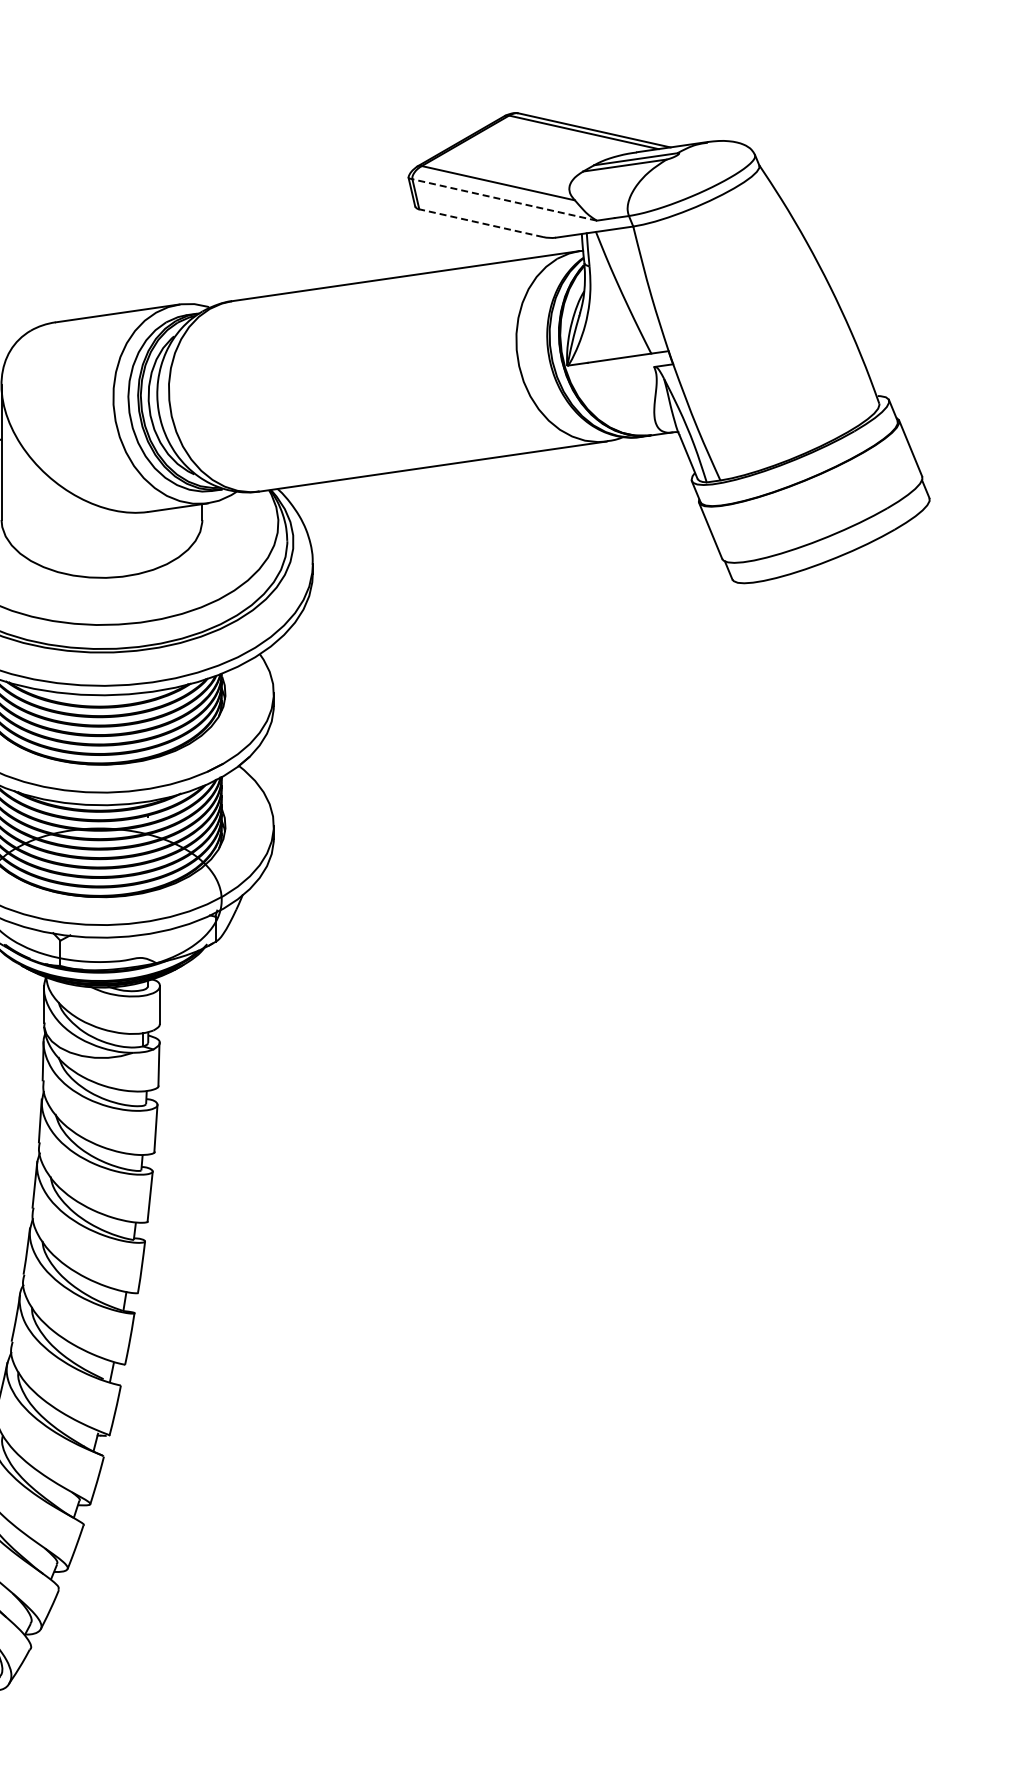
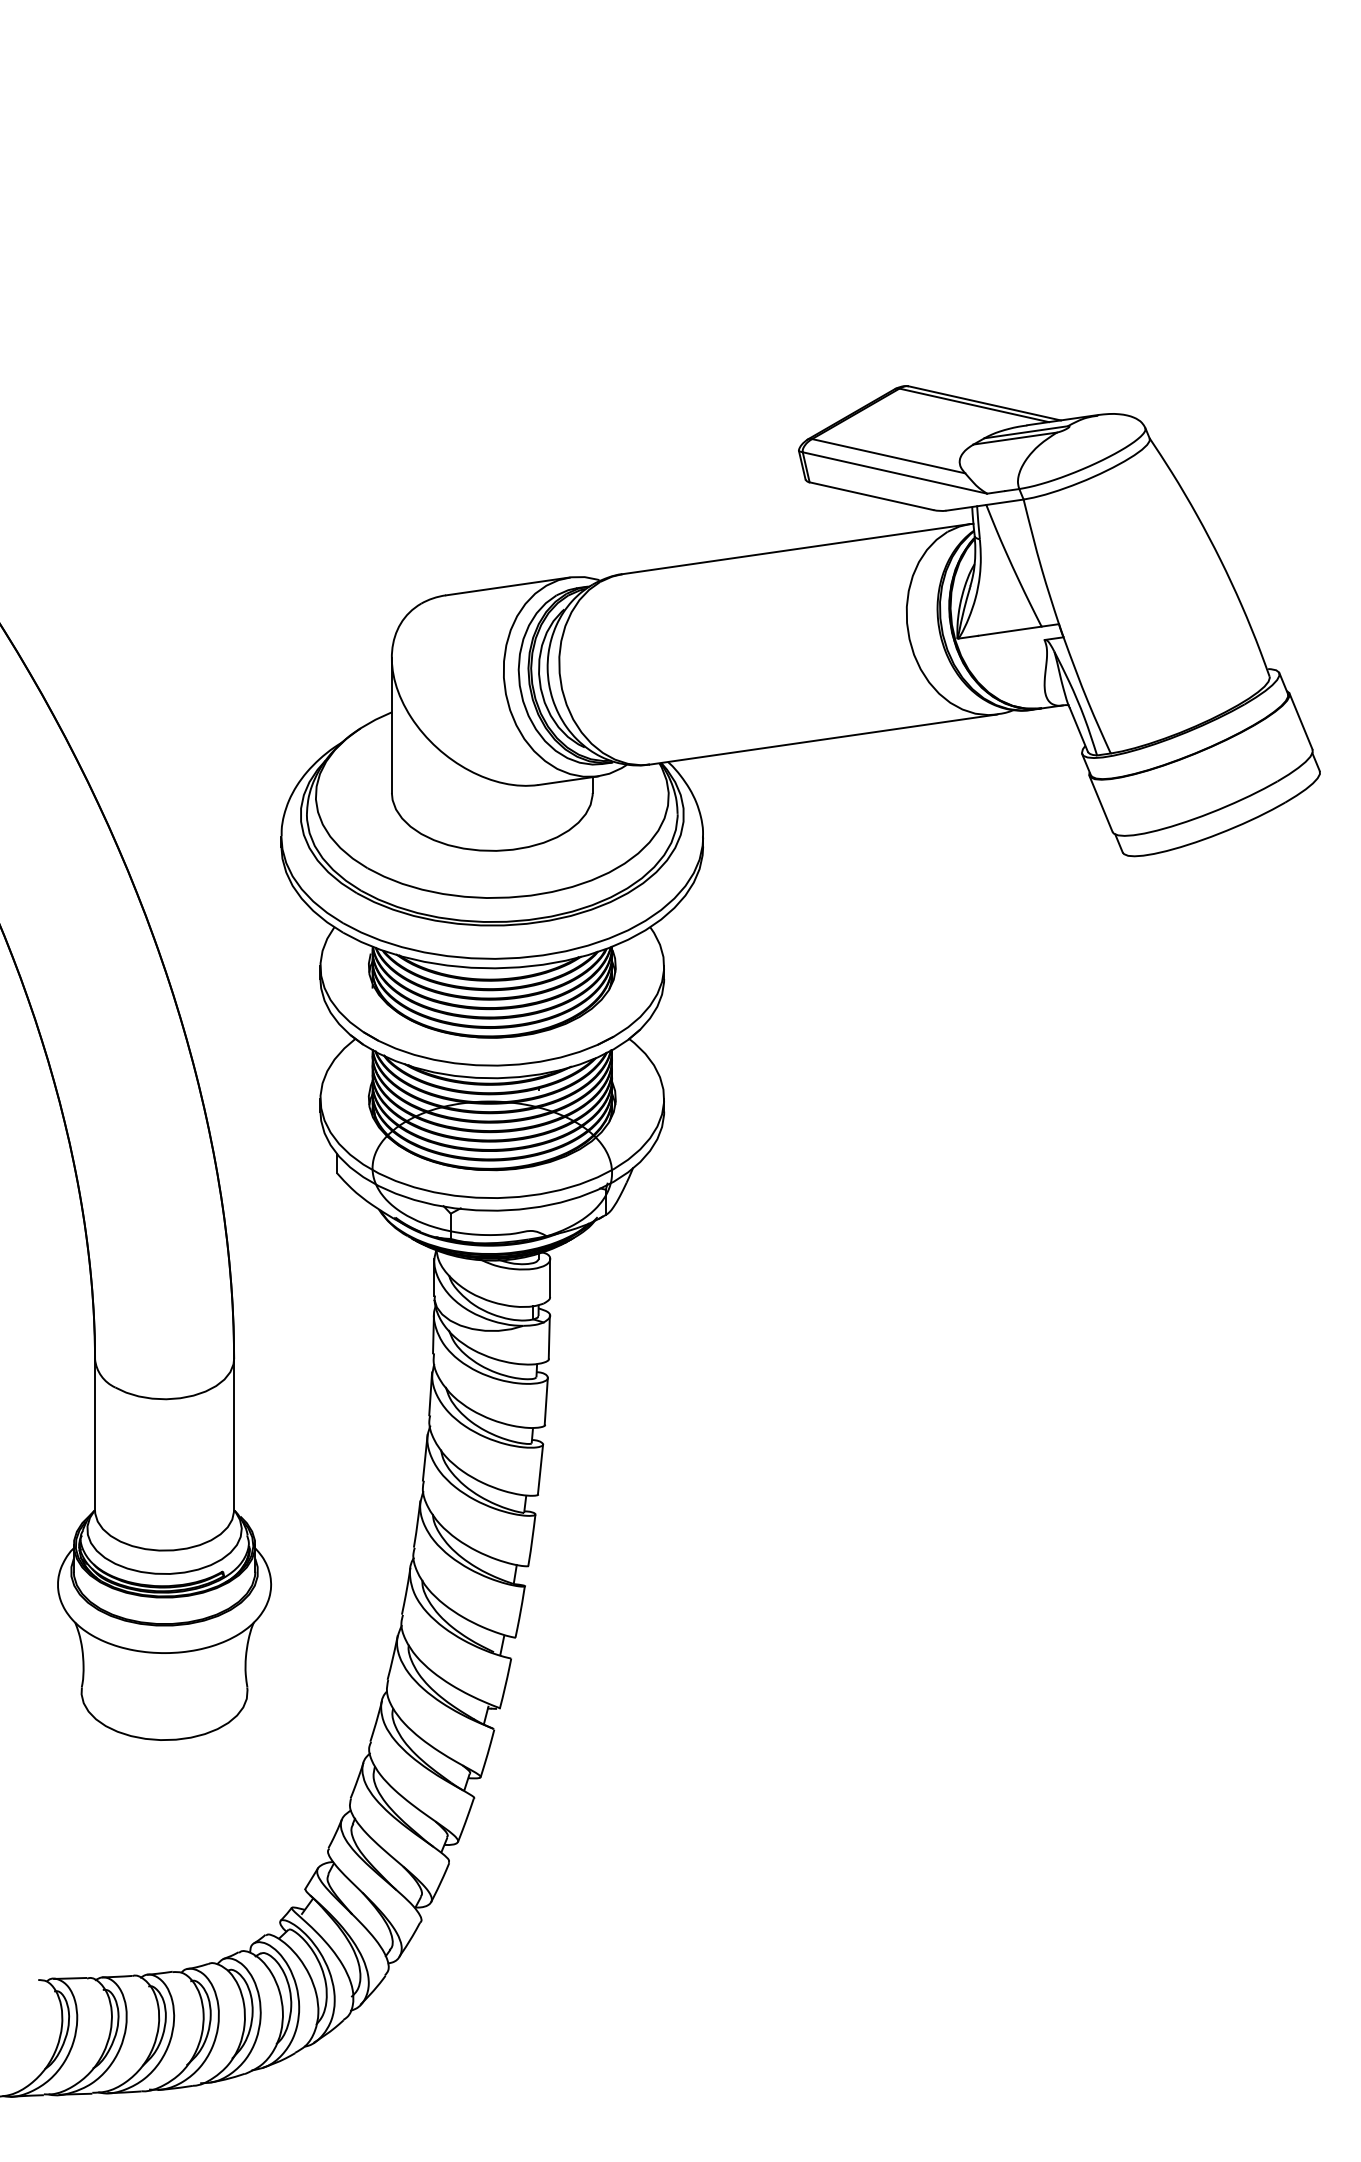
line: (504, 199) -> (894, 472), dashed -> solid
line: (481, 223) -> (871, 496), dashed -> solid

